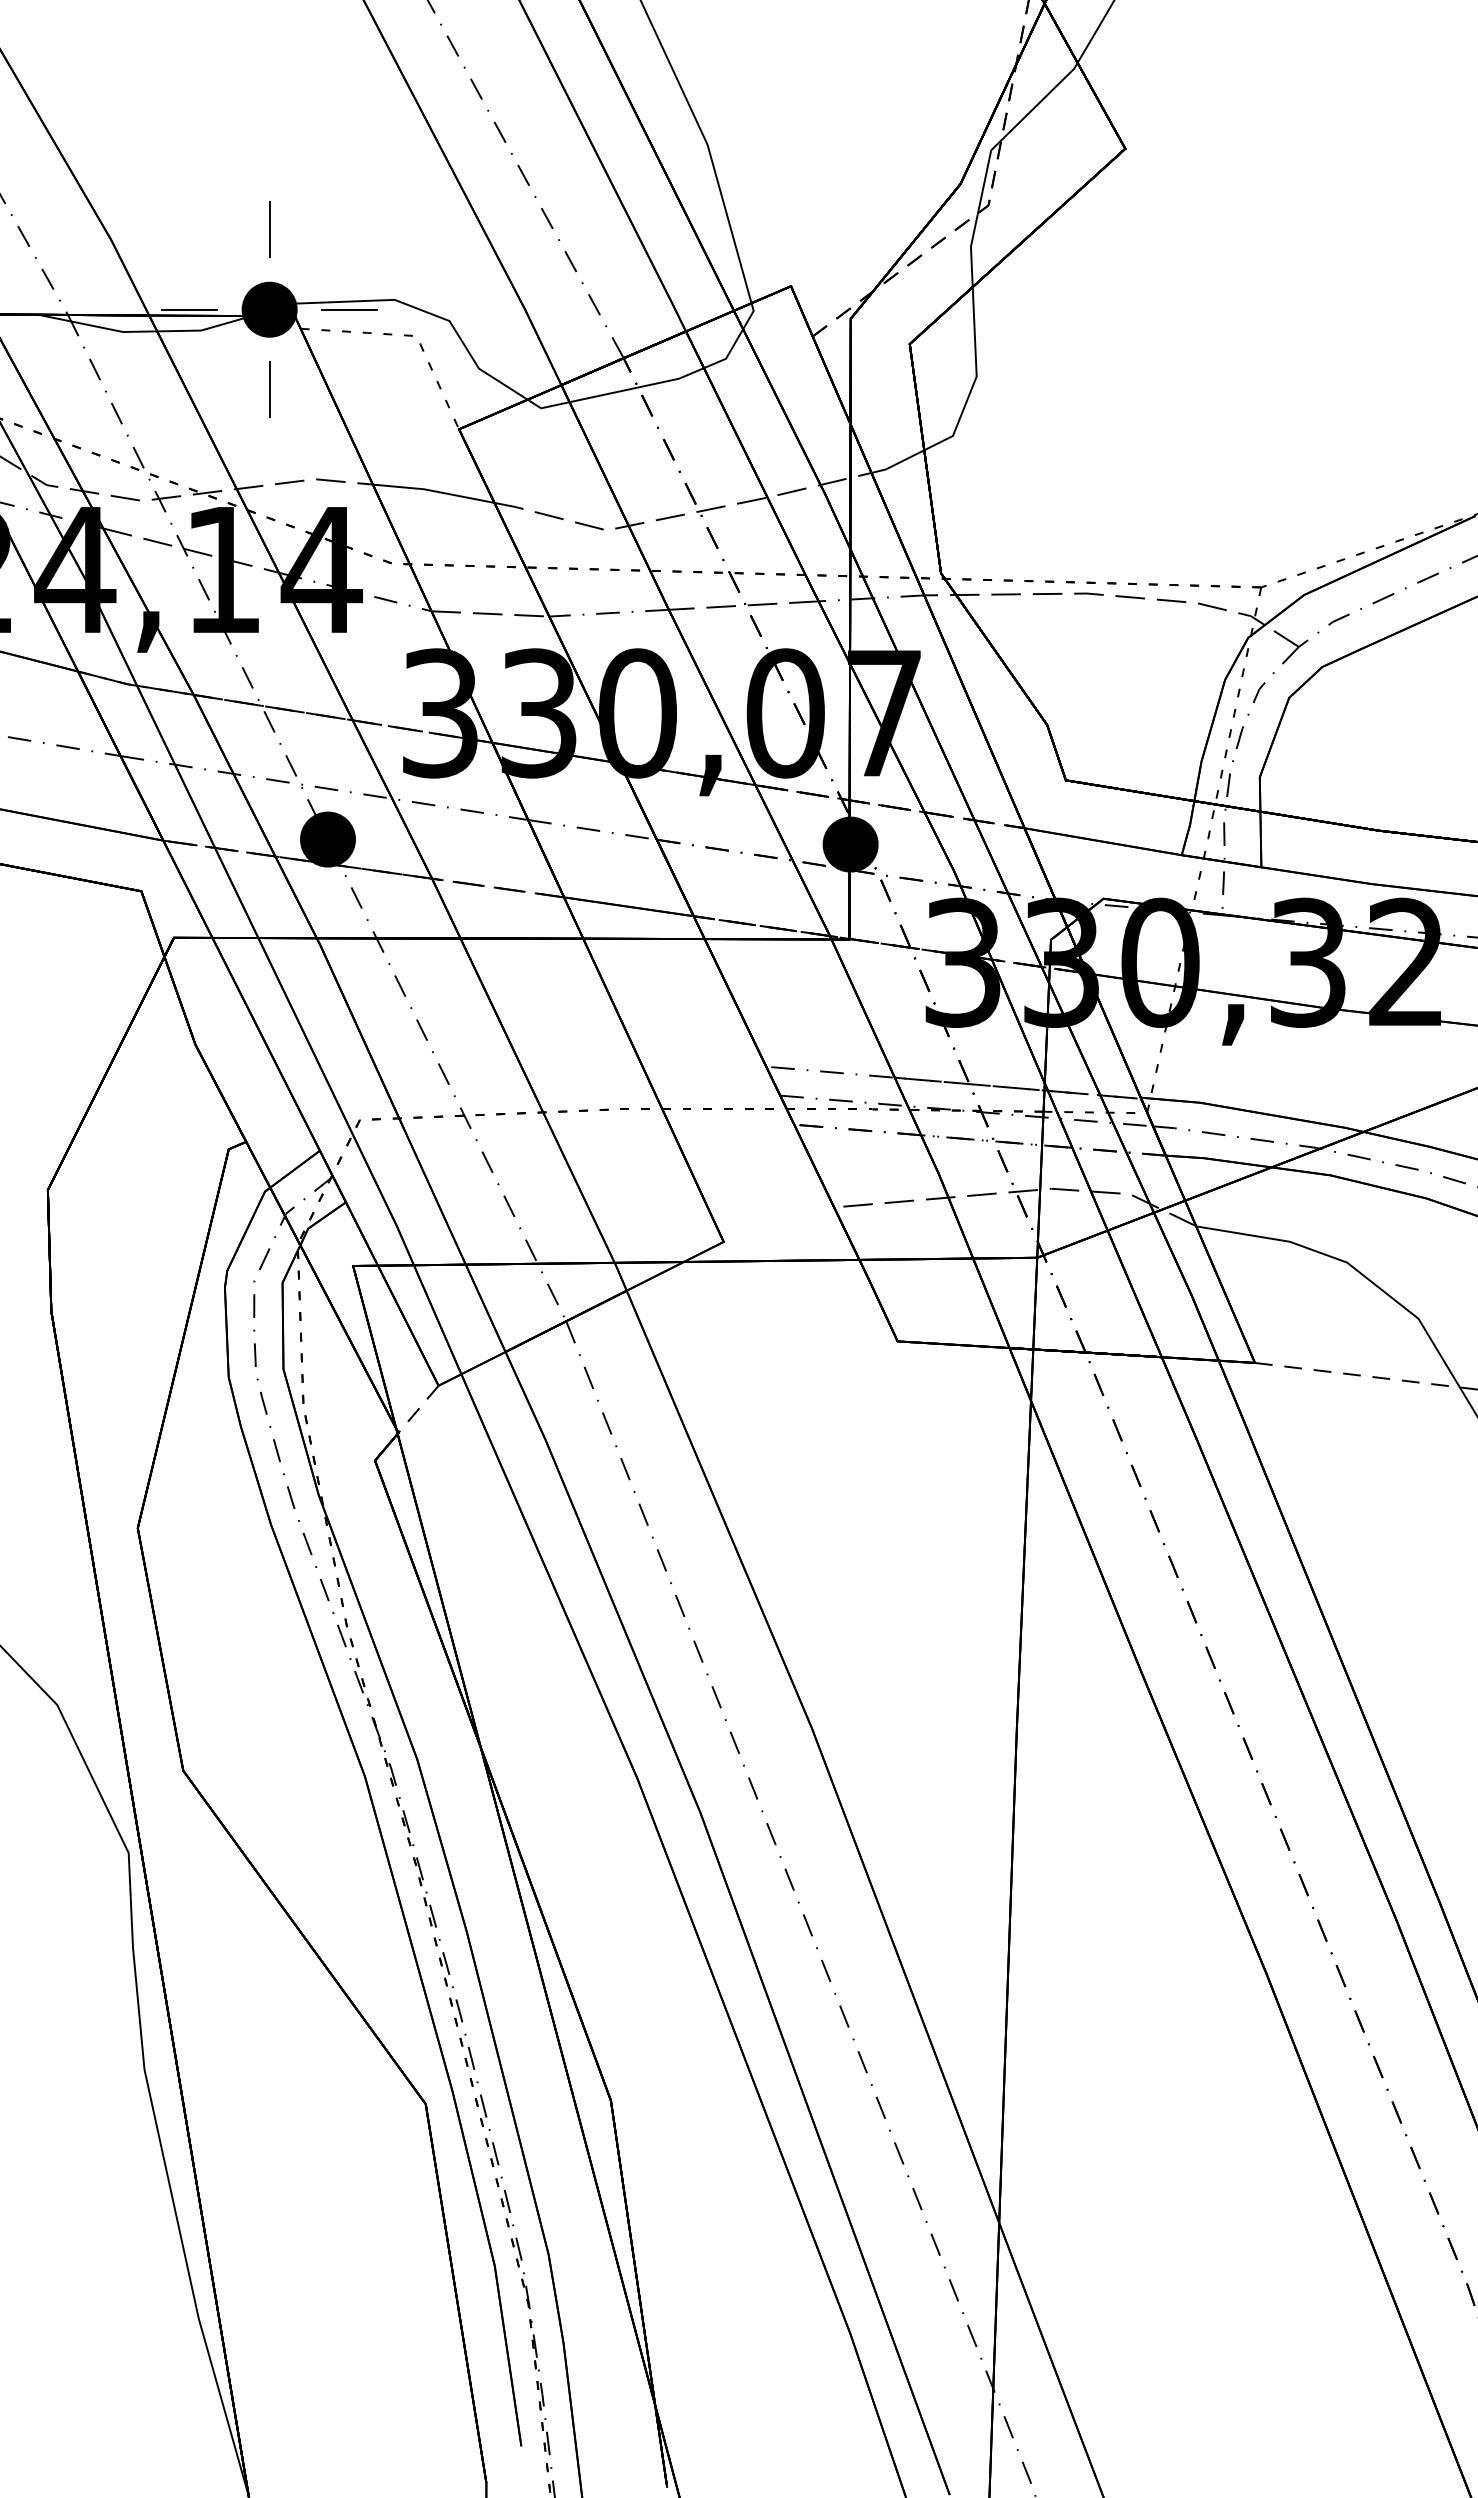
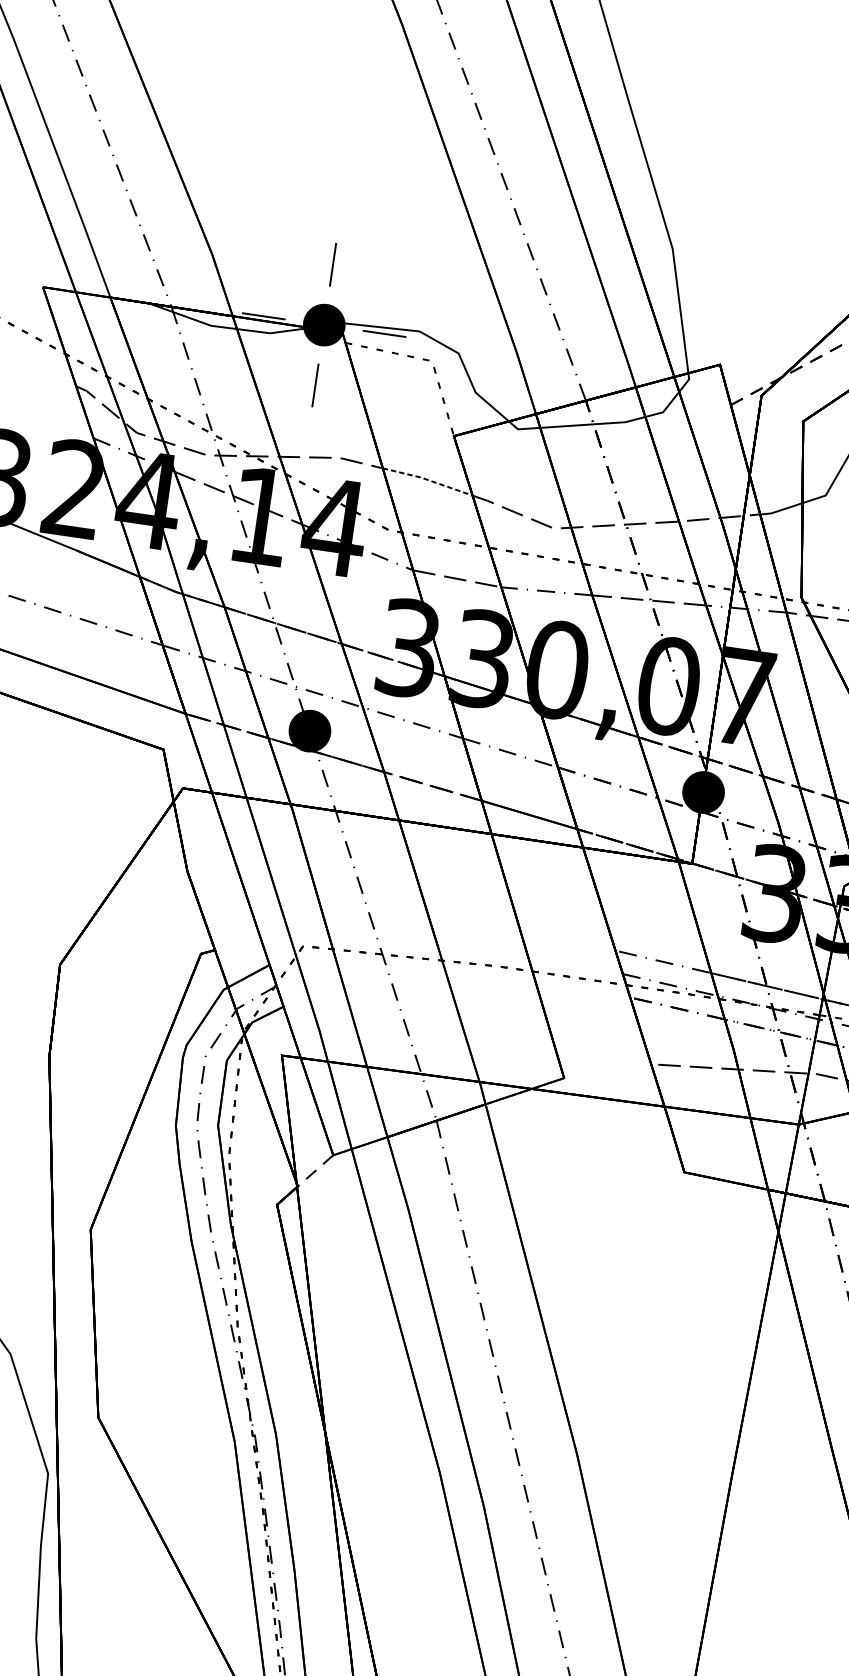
line: (434, 491) -> (428, 480), solid -> dashed

